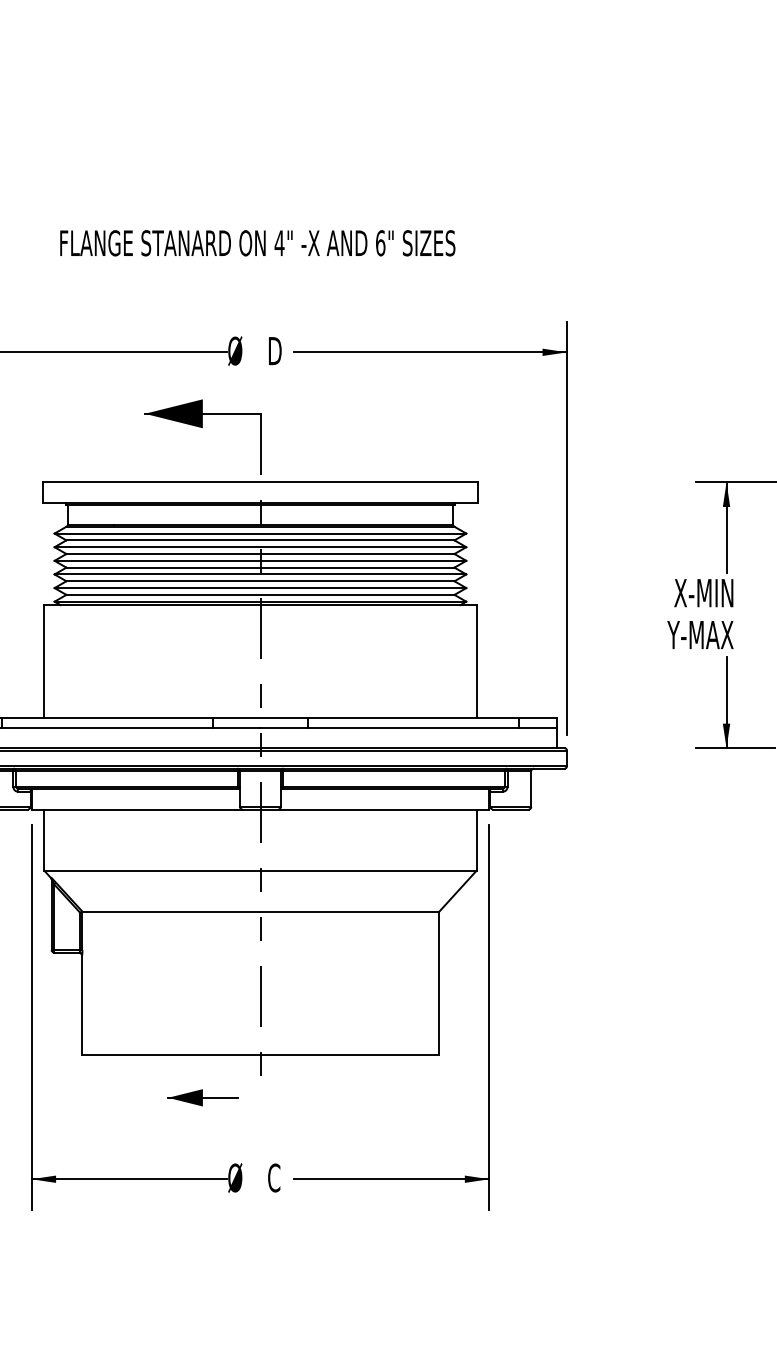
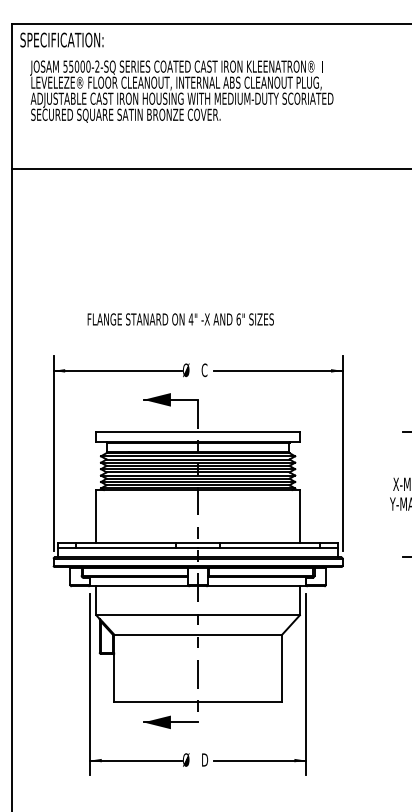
text: (257, 243) -> (180, 319), moved
text: (274, 351) -> (204, 370), D -> C
part: (201, 1096) -> (170, 721), size x1.67
text: (274, 1176) -> (204, 759), C -> D

